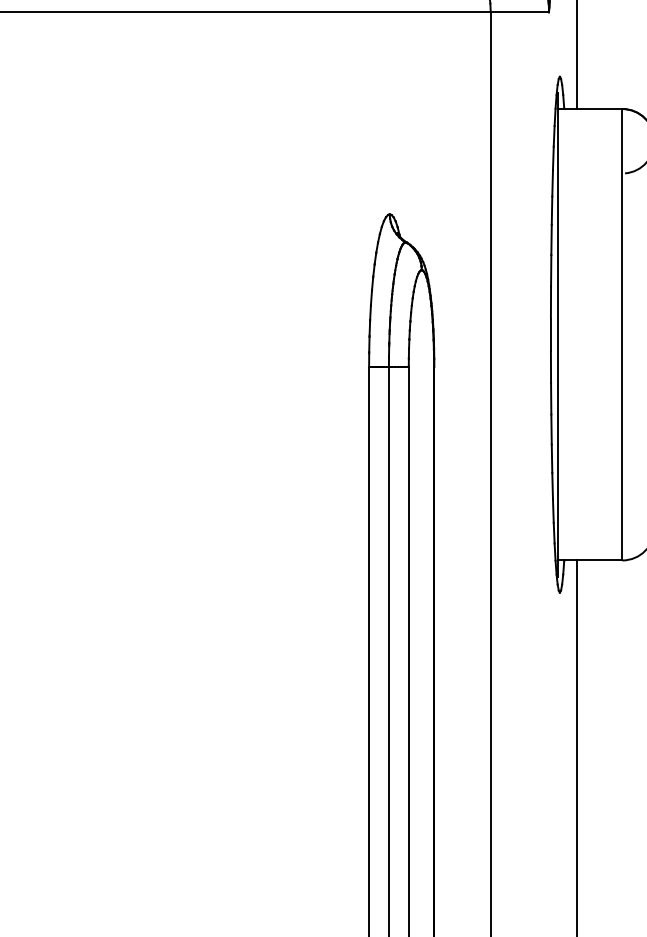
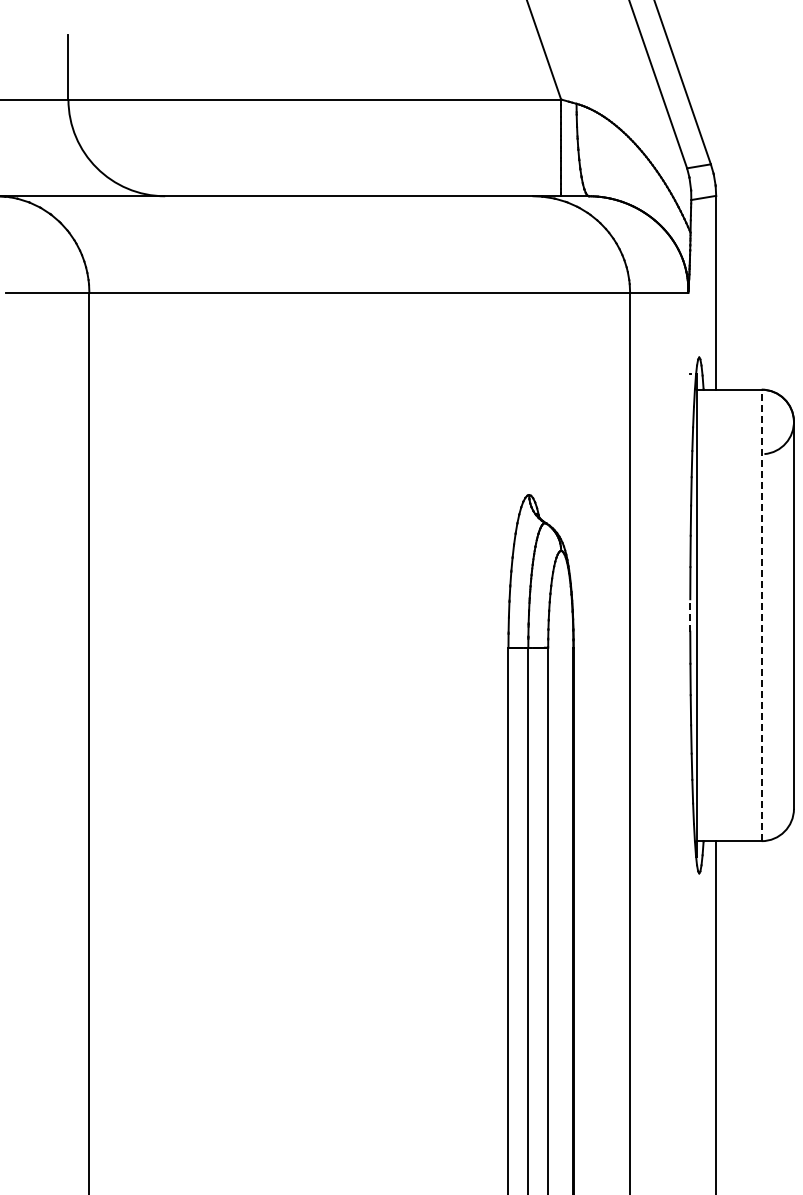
line: (551, 333) -> (690, 614), solid -> dashed
line: (622, 334) -> (761, 615), solid -> dashed

